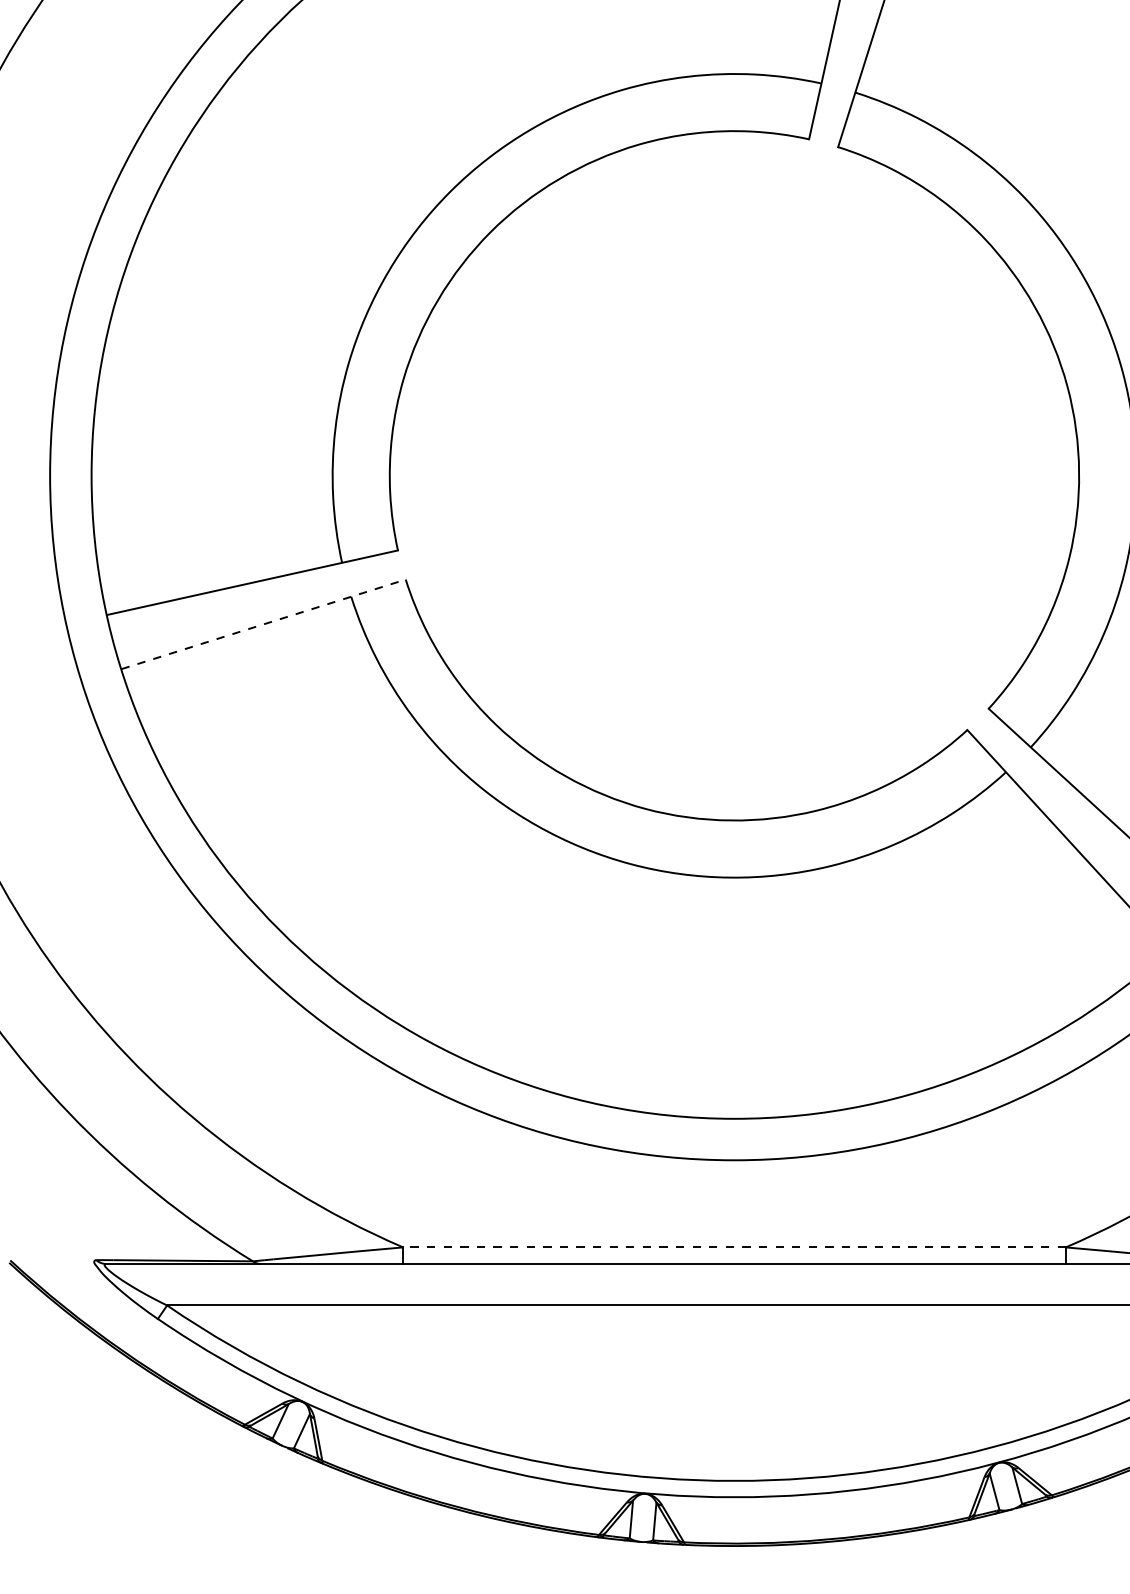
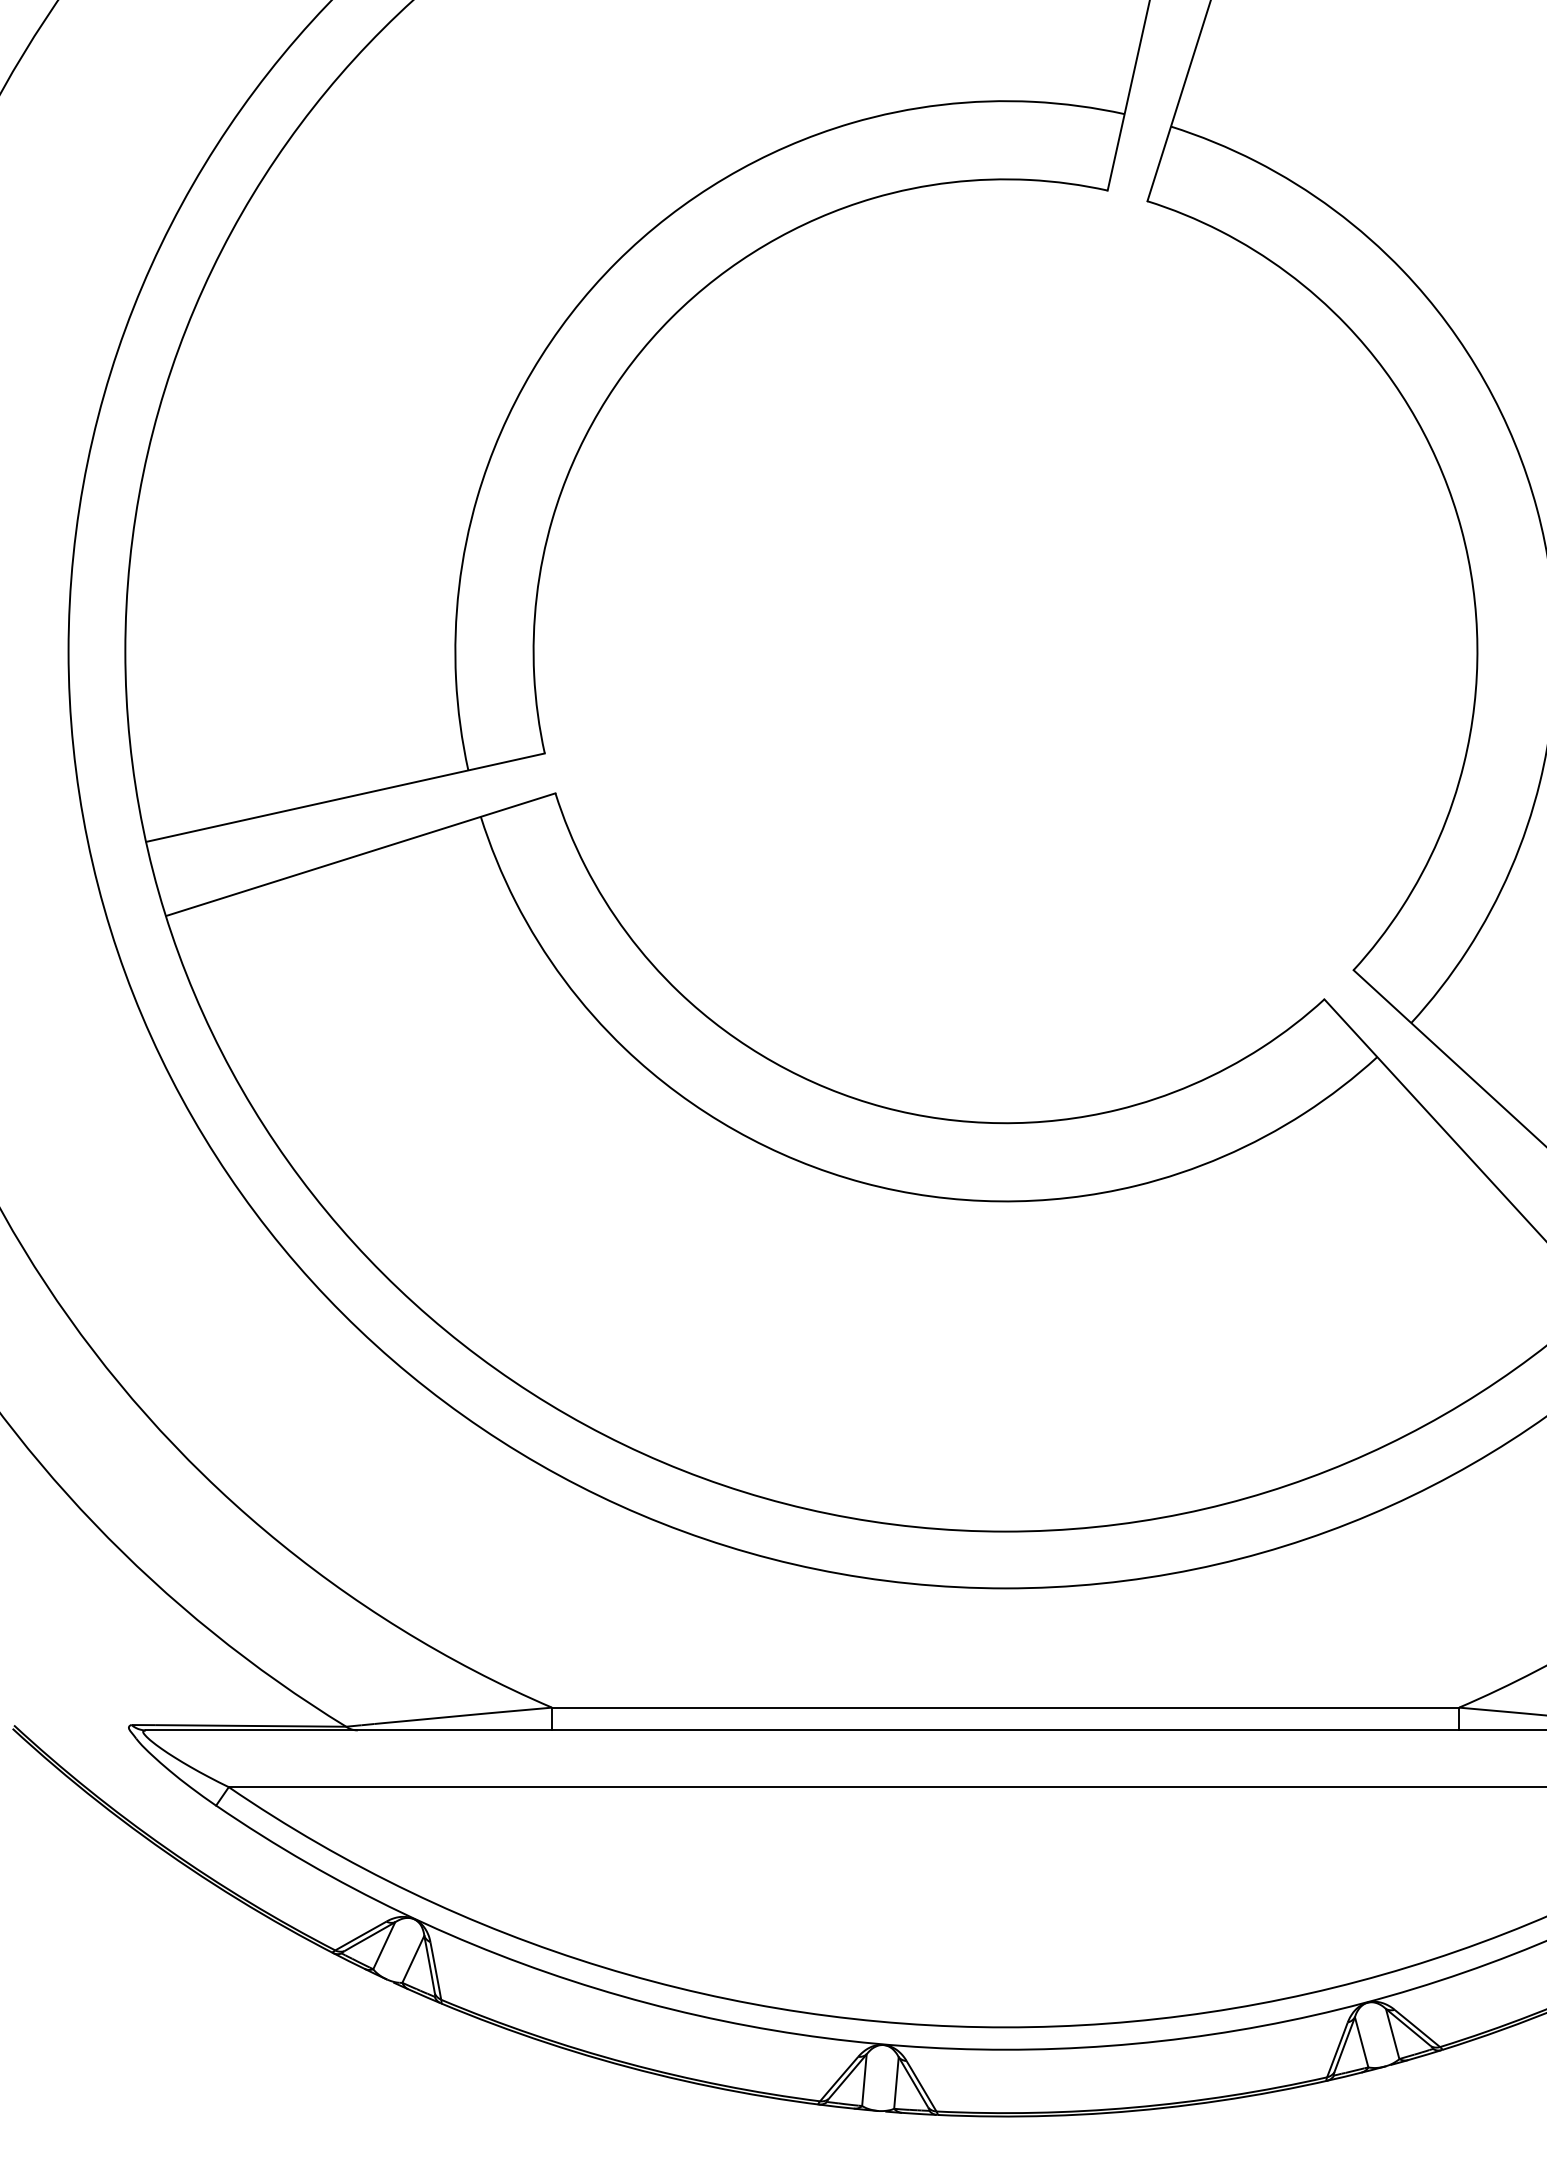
line: (263, 624) -> (360, 854), dashed -> solid
line: (734, 1247) -> (1005, 1707), dashed -> solid

